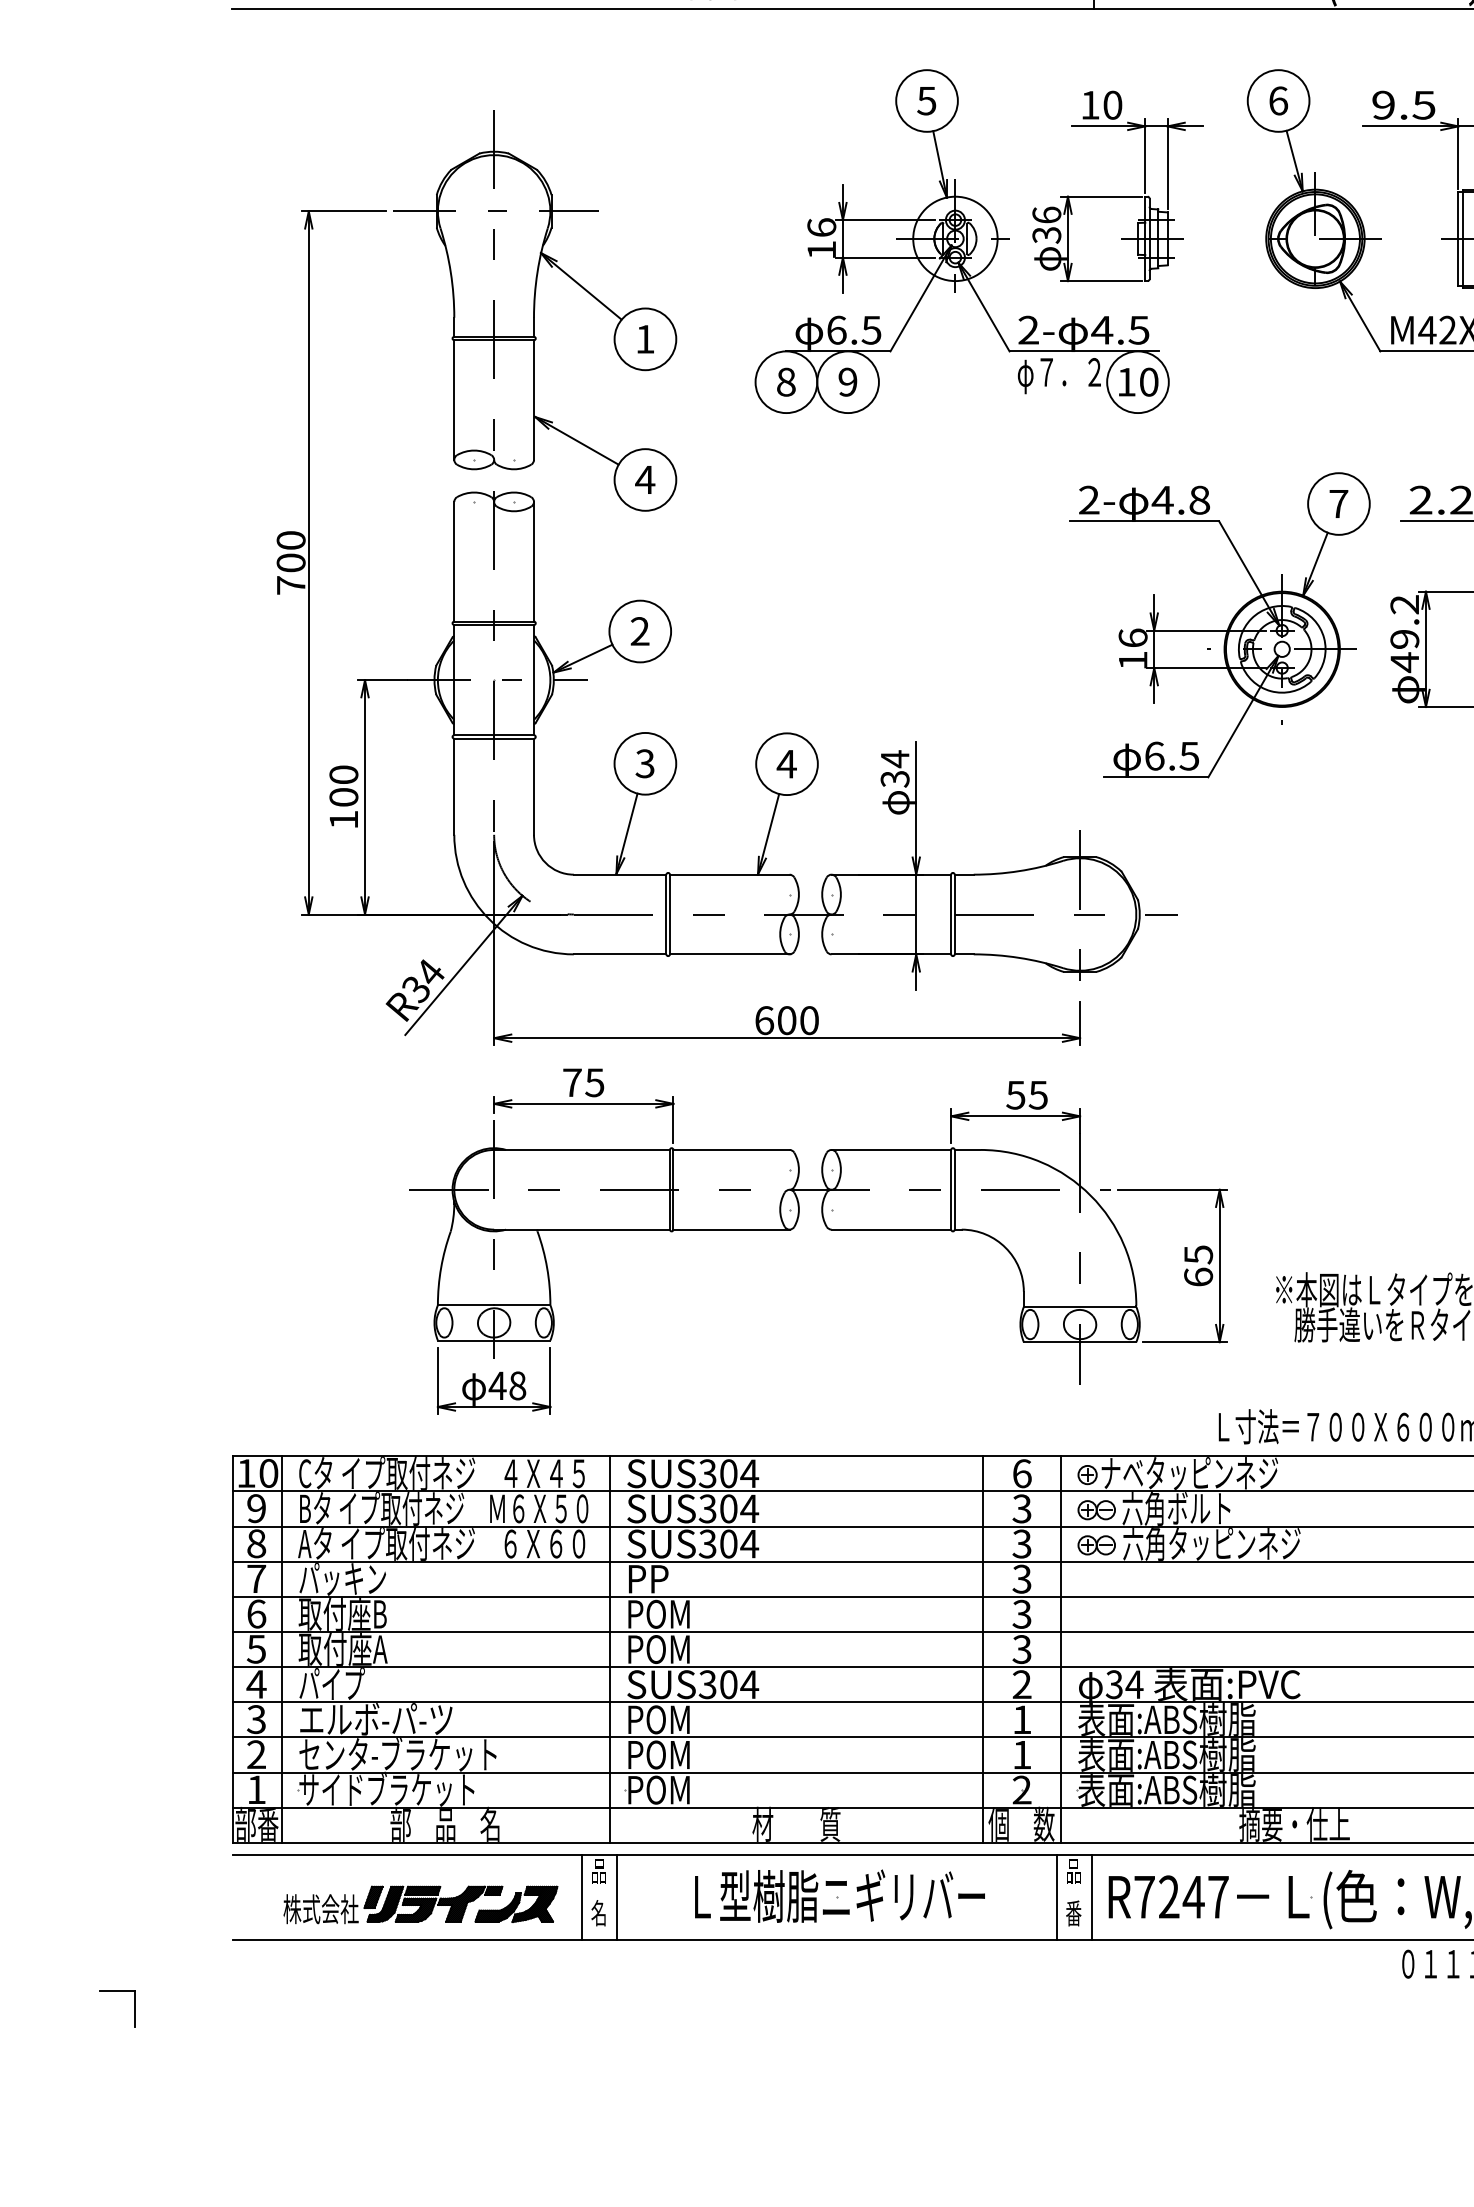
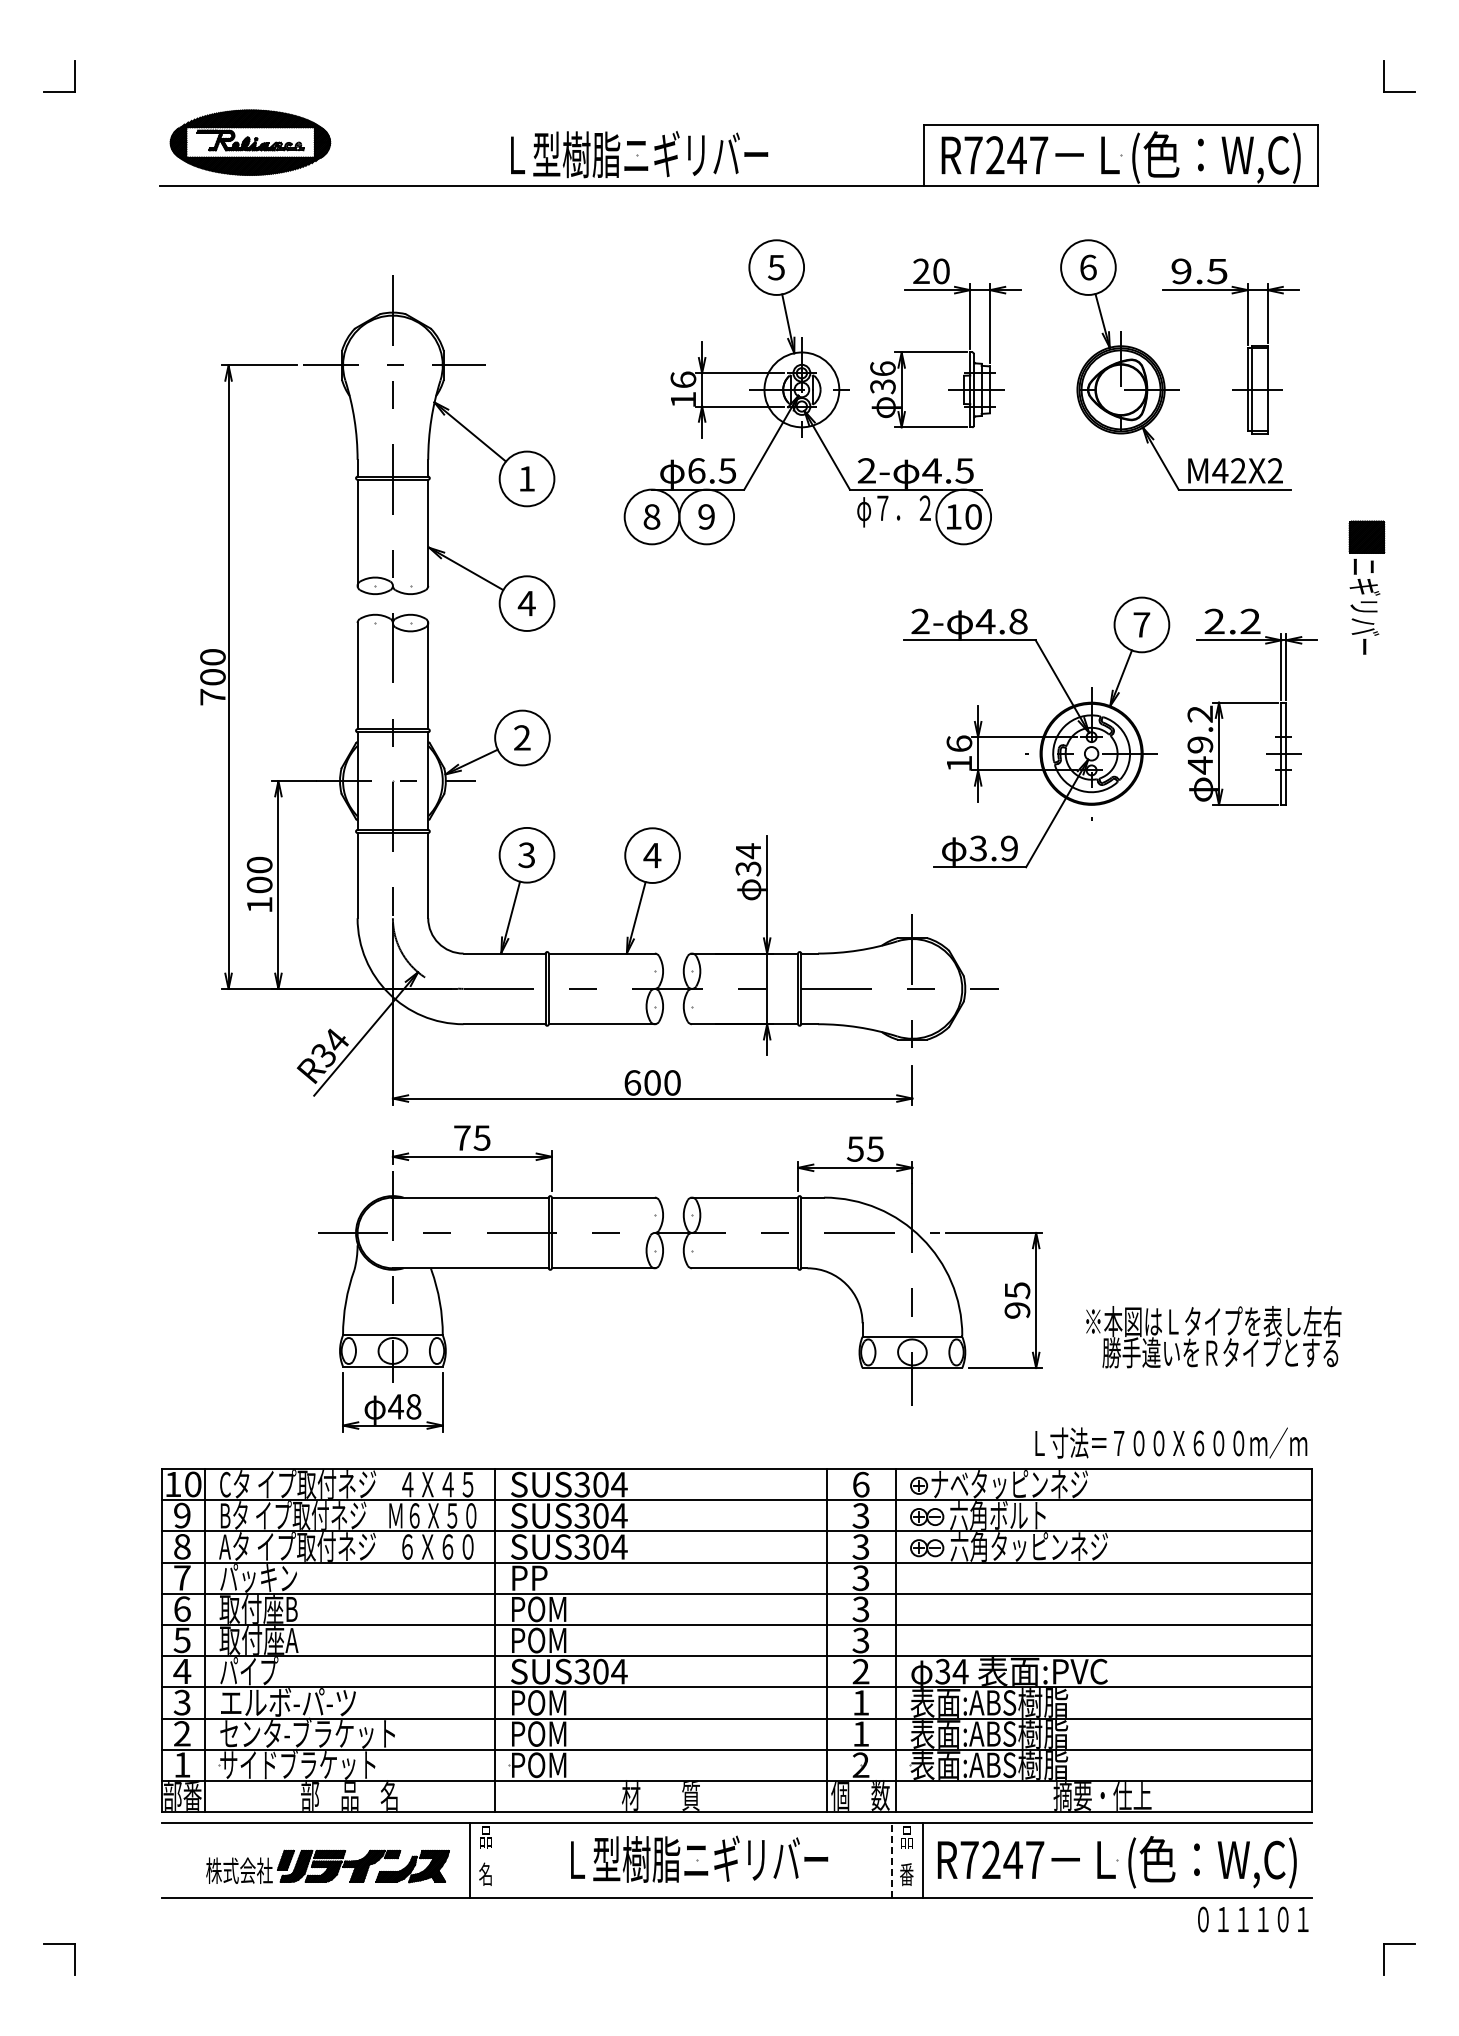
text: (1090, 104) -> (921, 270), 10 -> 20
text: (1171, 756) -> (993, 848), 6.5 -> 3.9
text: (1198, 1277) -> (1017, 1310), 65 -> 95
line: (616, 1896) -> (501, 1859), removed
line: (1056, 1897) -> (891, 1860), solid -> dashed

